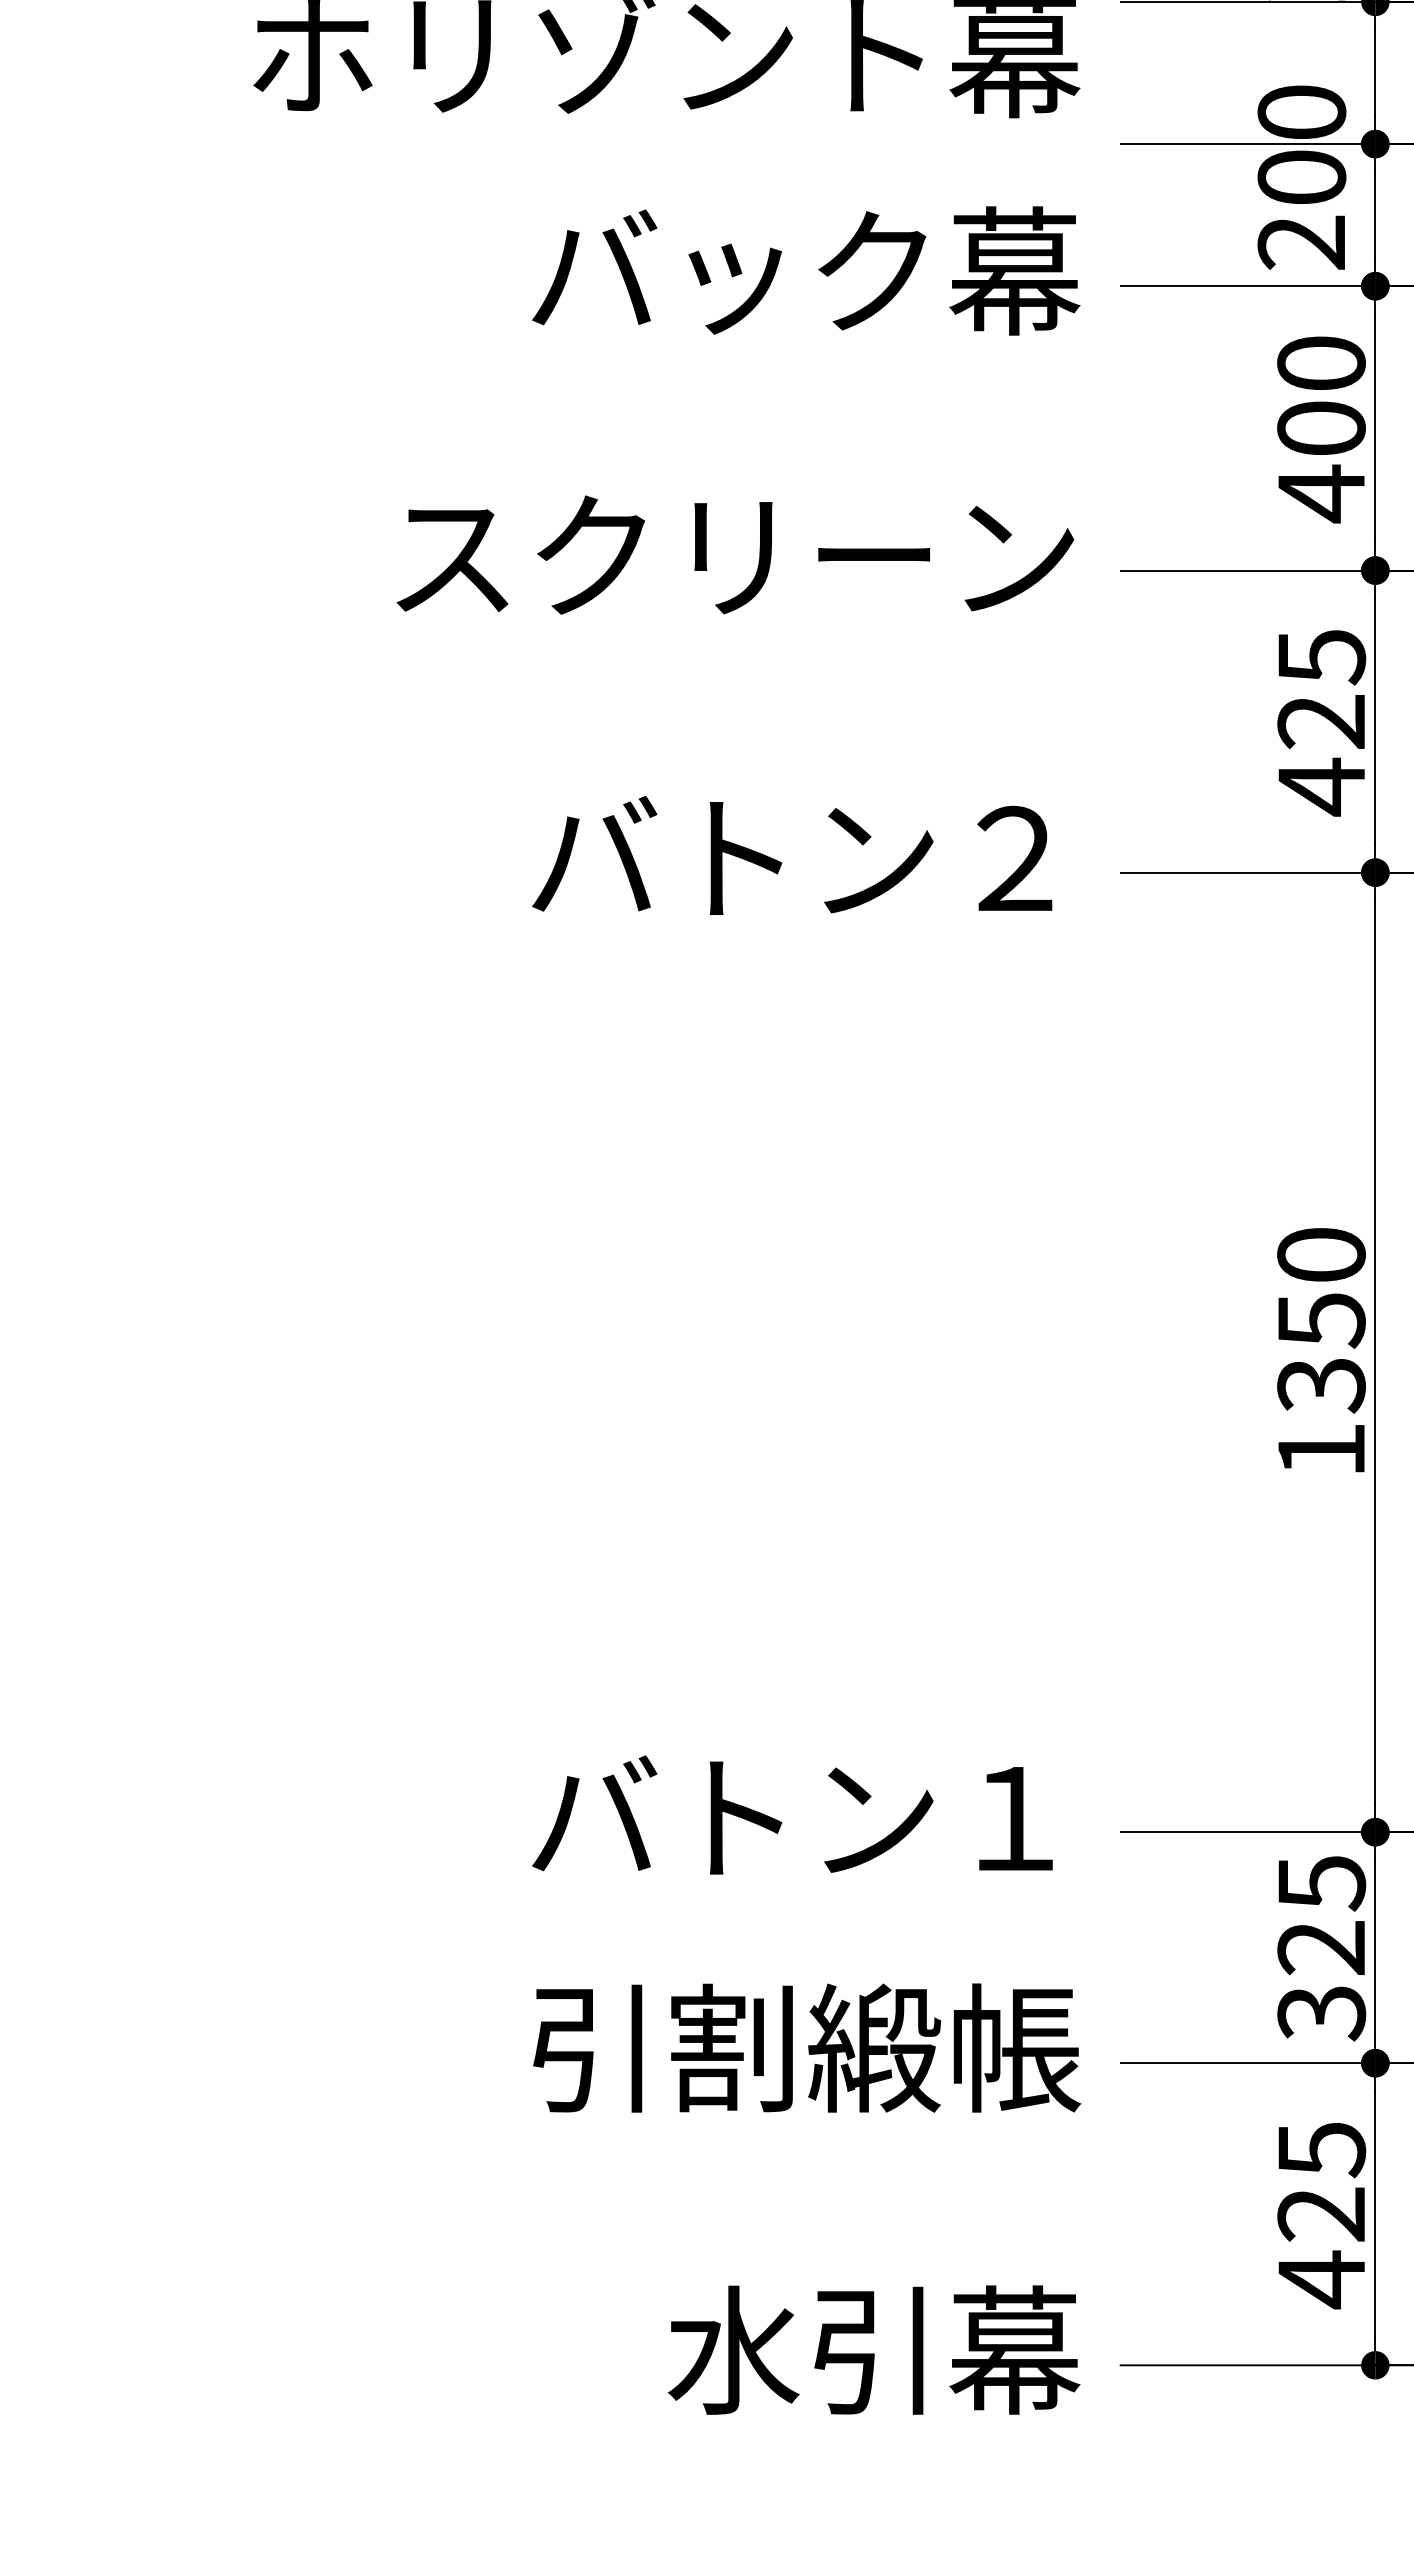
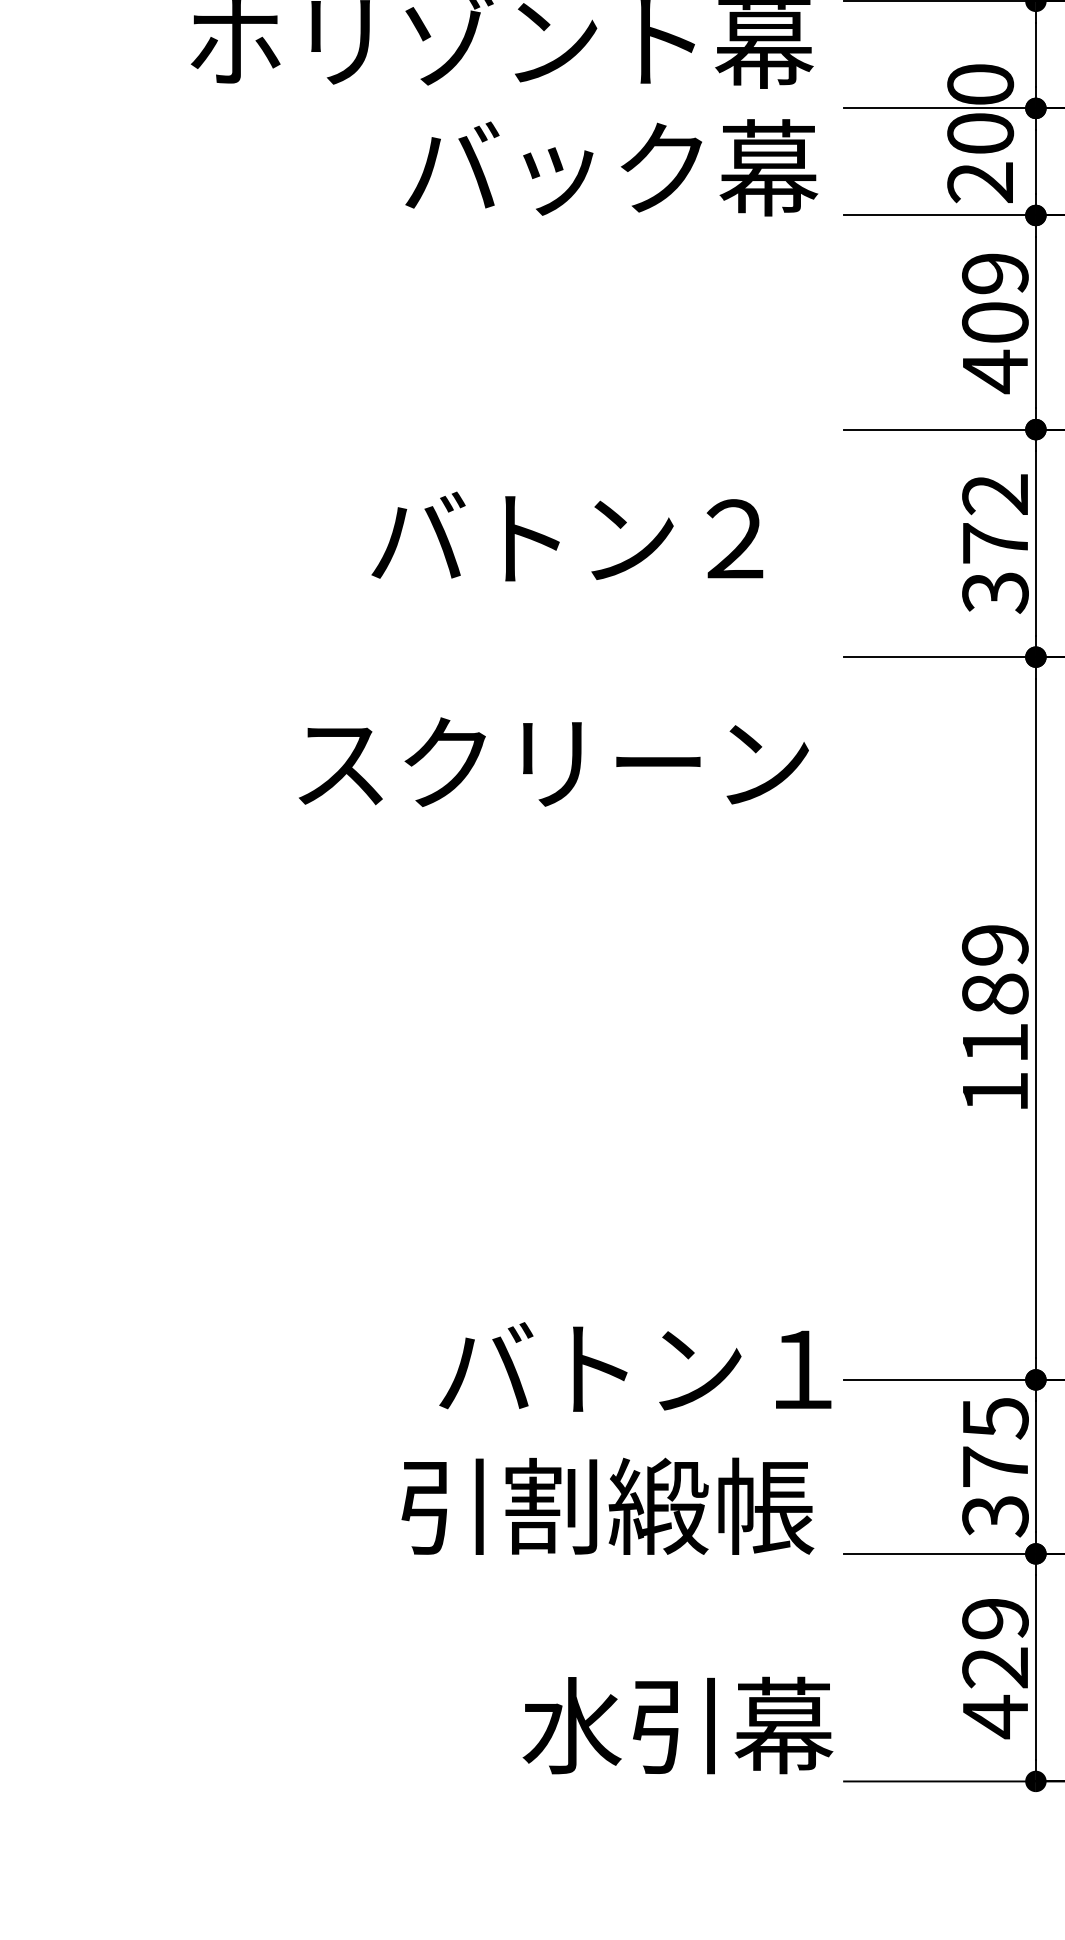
text: (806, 270) -> (611, 167), moved
text: (1321, 363) -> (995, 273), 400 -> 409
text: (735, 554) -> (553, 761), moved
text: (1321, 723) -> (995, 544), 425 -> 372
text: (792, 854) -> (567, 535), moved
text: (1321, 1320) -> (995, 994), 1350 -> 1189
text: (792, 1814) -> (635, 1366), moved
text: (1320, 1947) -> (994, 1466), 325 -> 375
text: (807, 2047) -> (608, 1505), moved
text: (1321, 2150) -> (995, 1619), 425 -> 429
text: (873, 2349) -> (677, 1725), moved

